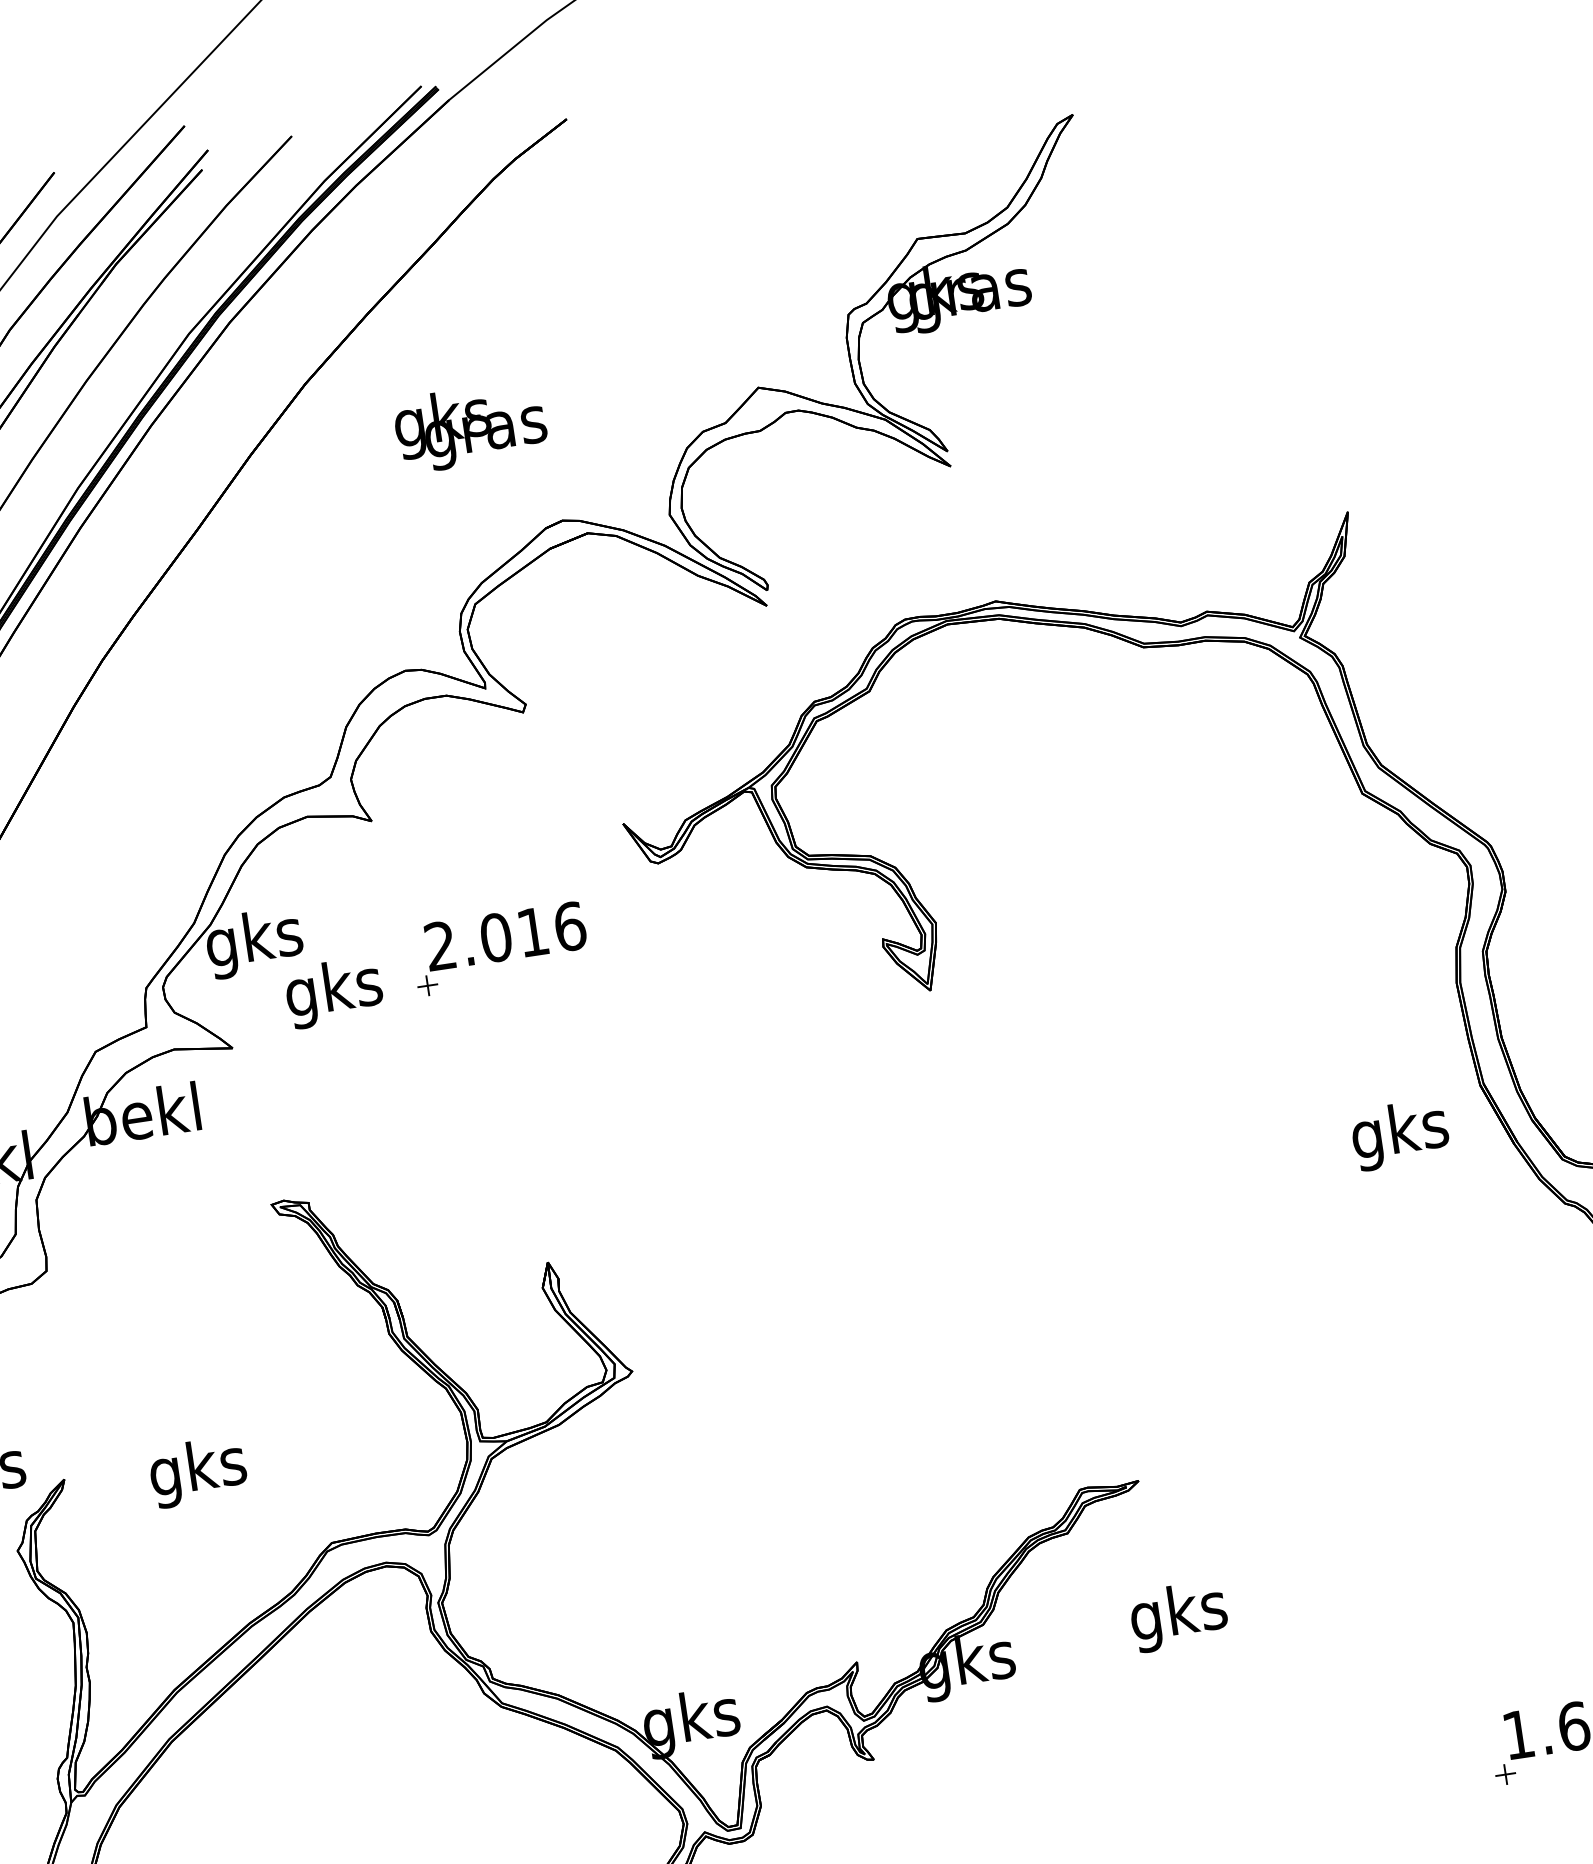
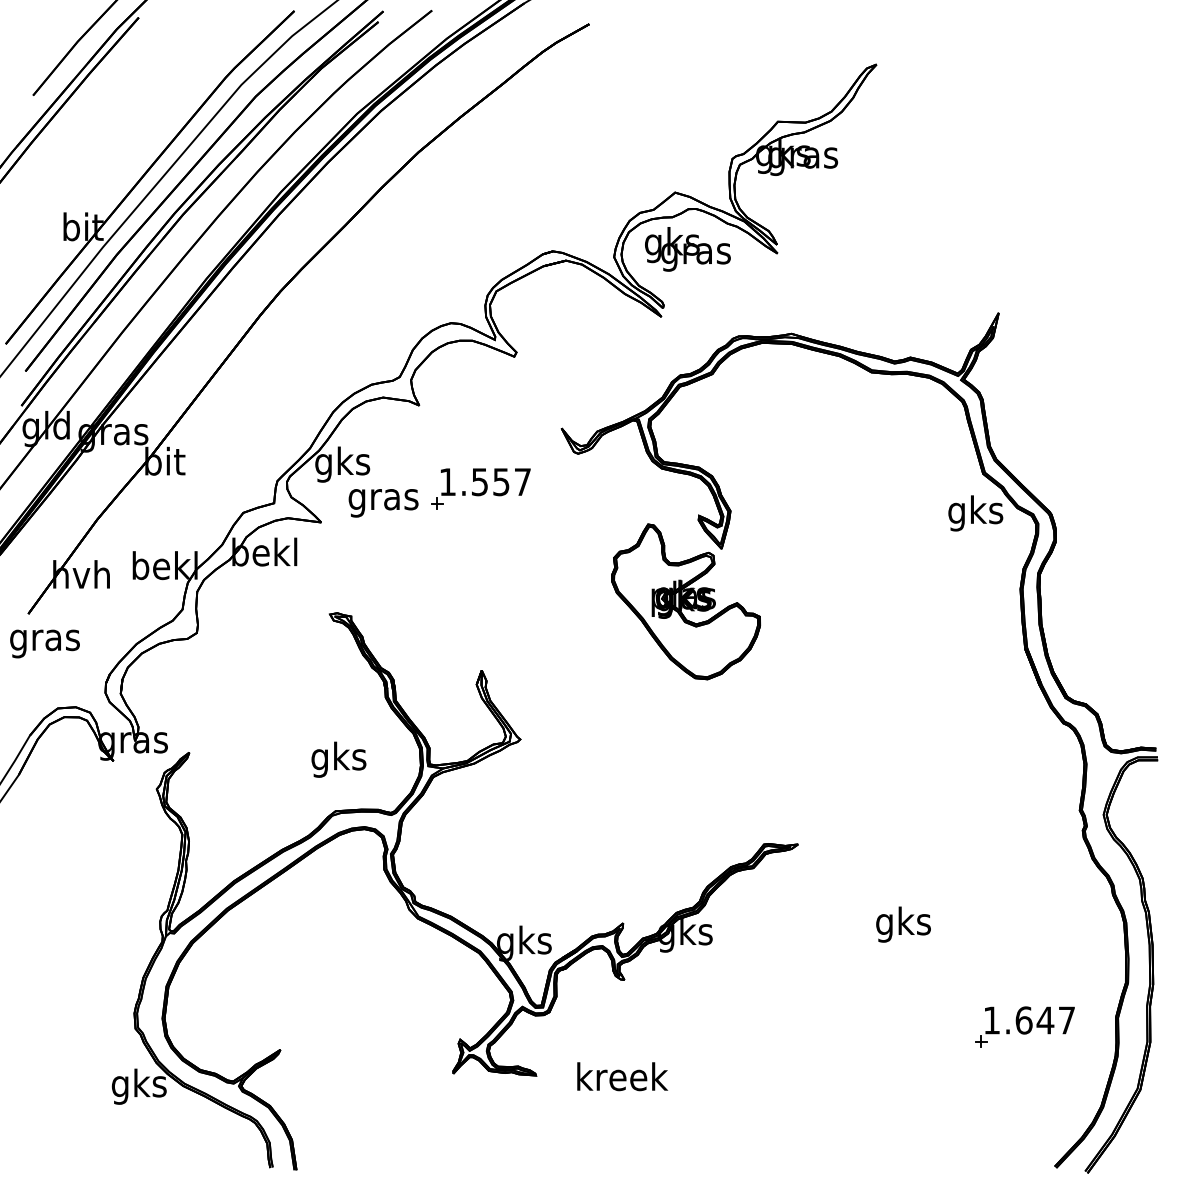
text: (470, 427) -> (687, 249), moved
text: (505, 936) -> (485, 482), 2.016 -> 1.557
text: (334, 992) -> (383, 499), gks -> gras
part: (881, 1090) -> (685, 601), added
text: (1399, 1135) -> (975, 513), moved
text: (197, 1471) -> (338, 759), moved
text: (1178, 1616) -> (903, 924), moved

